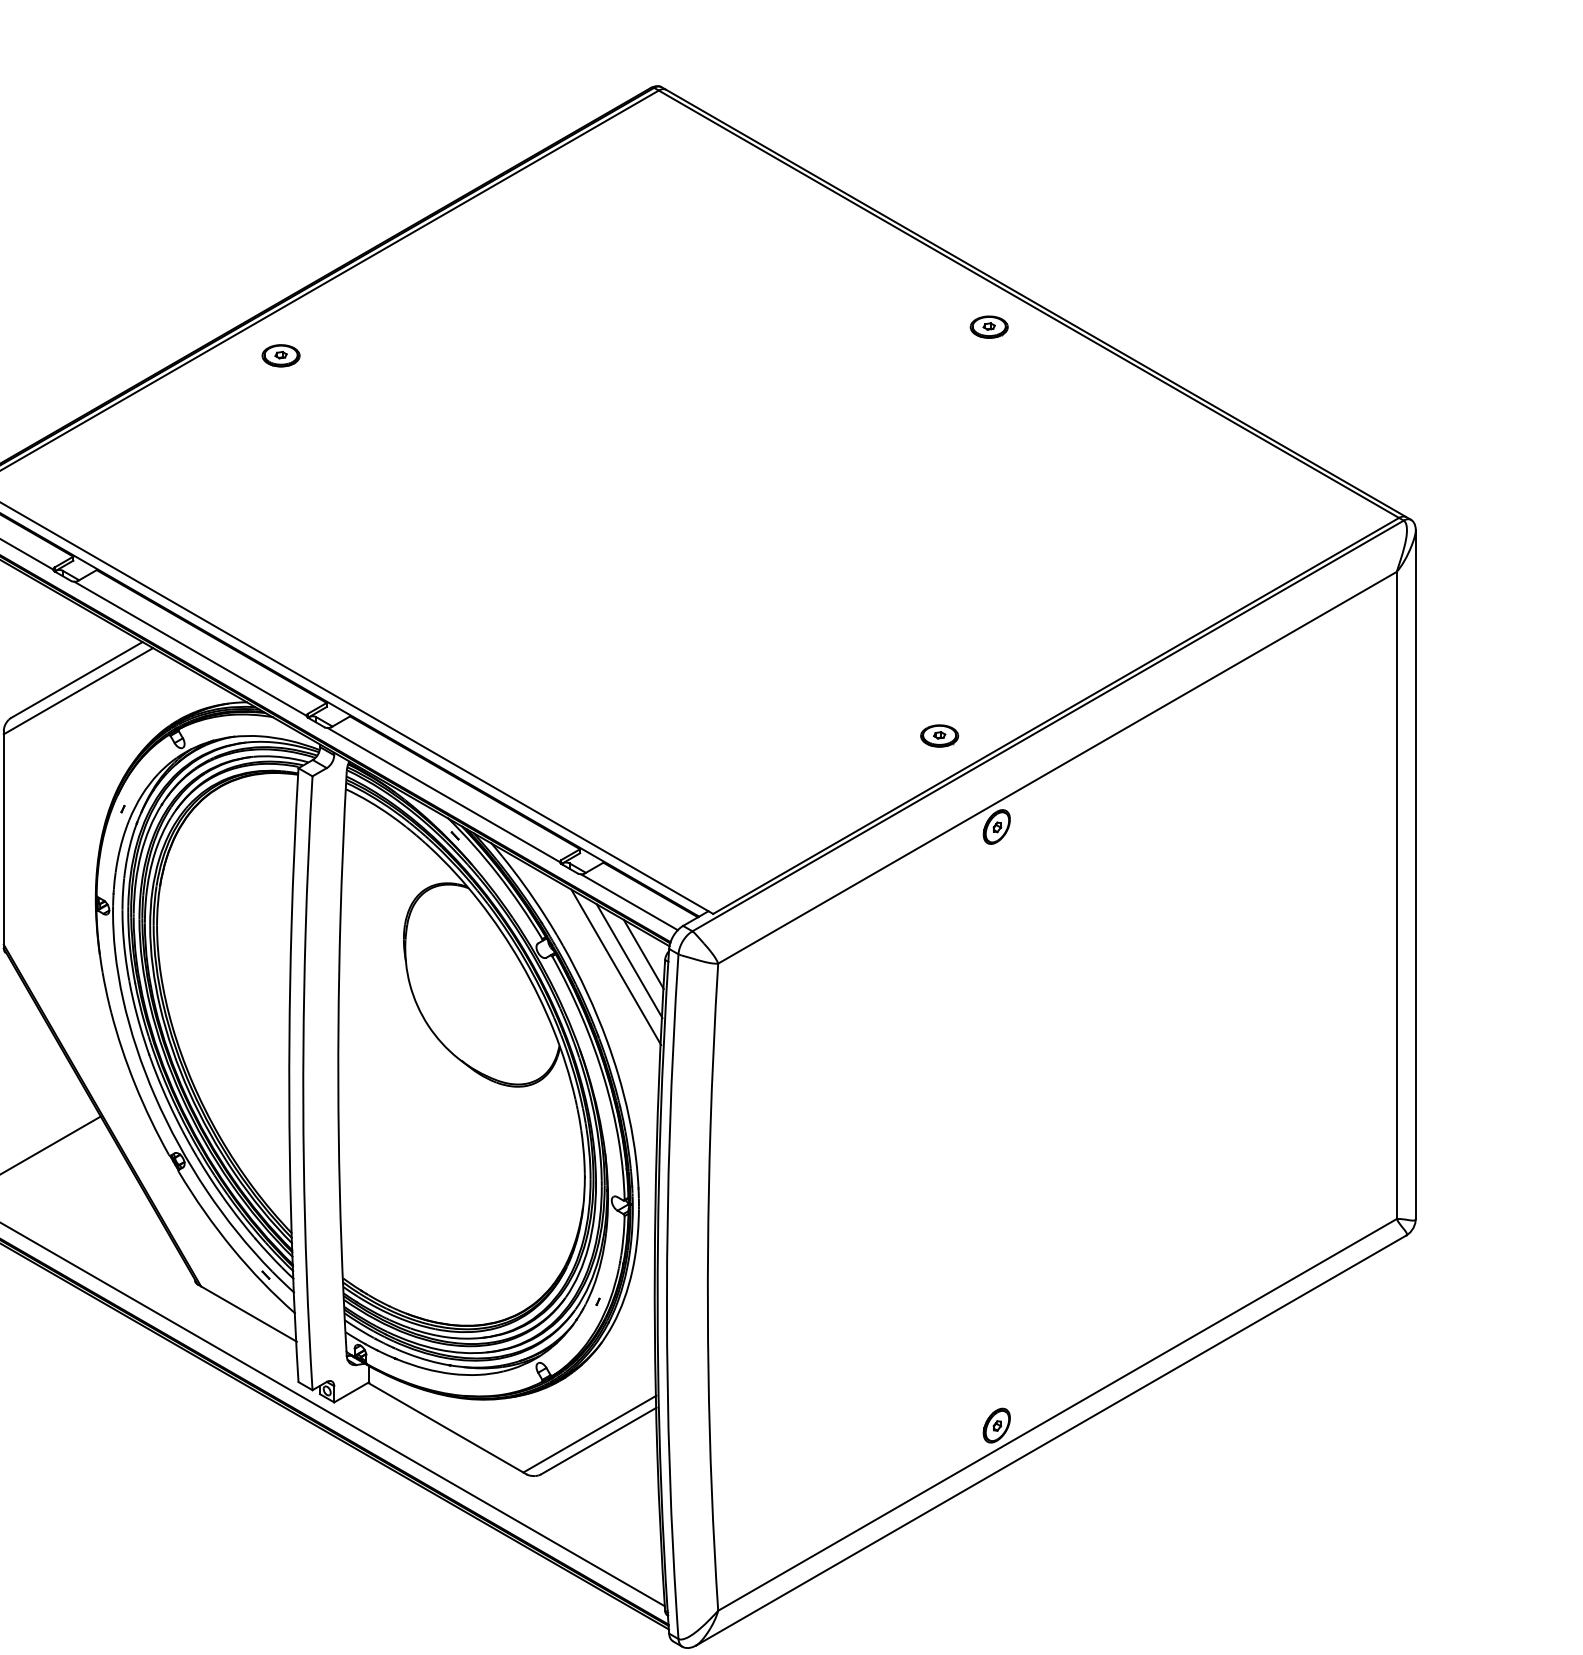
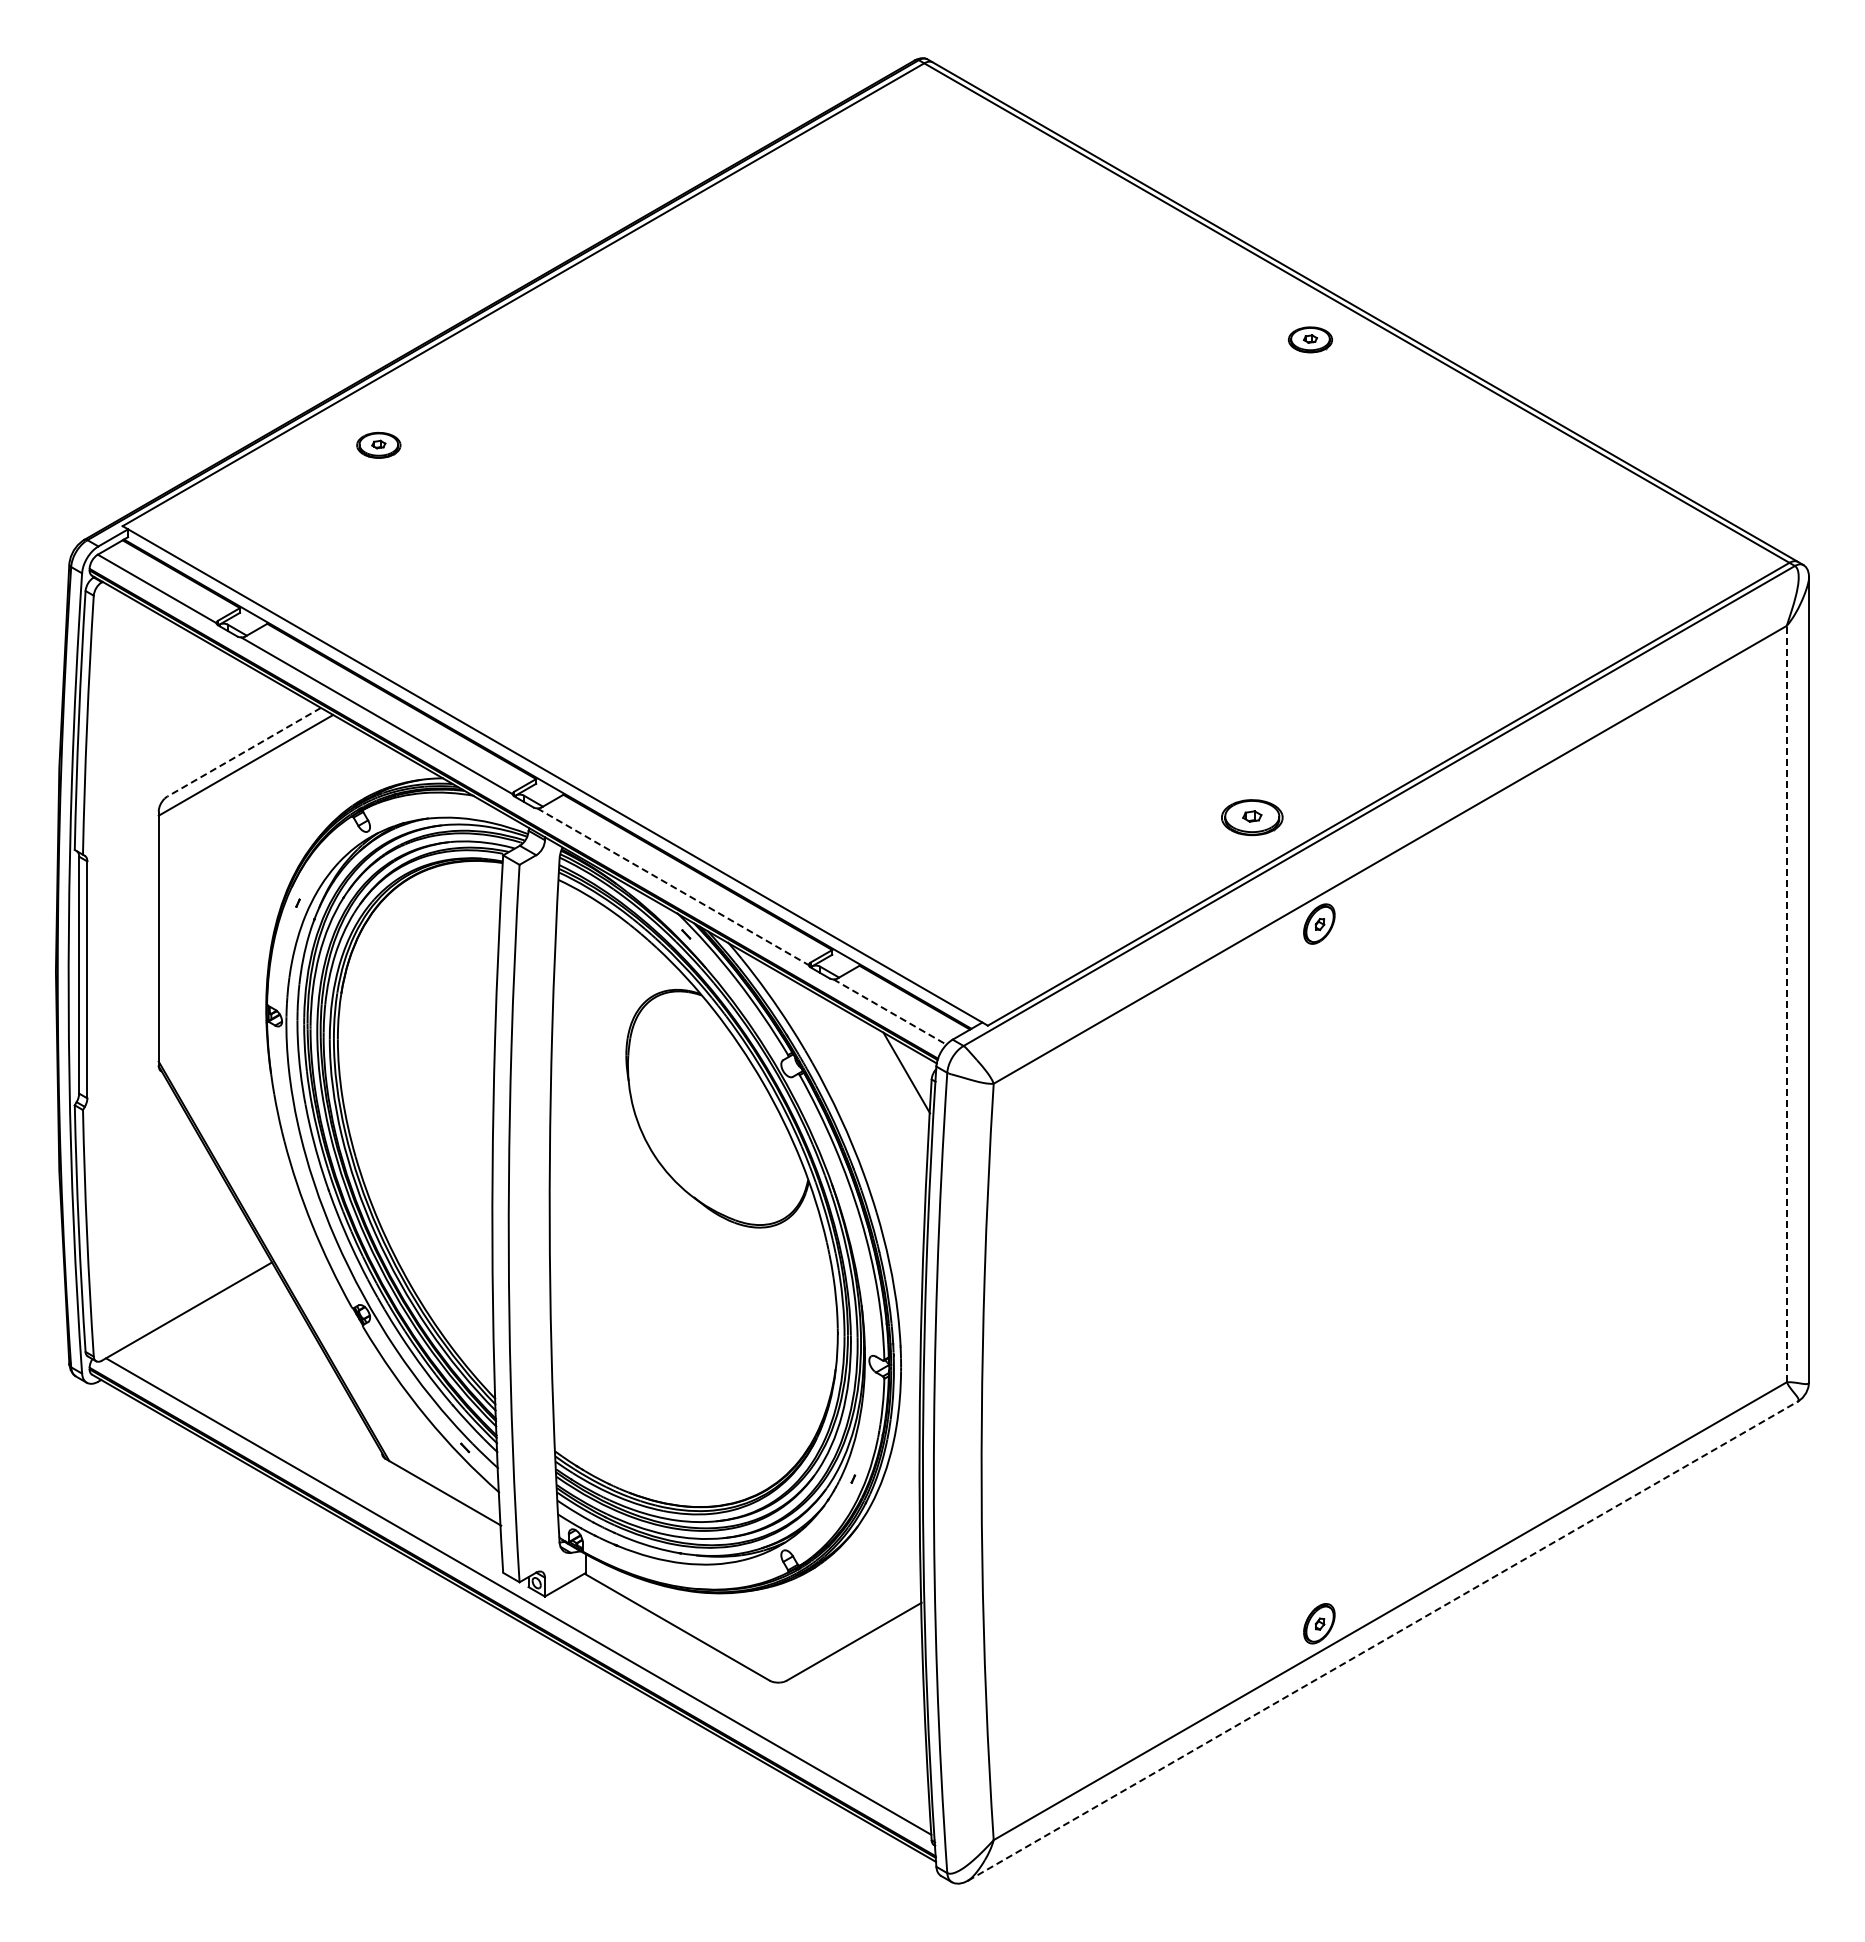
part: (280, 355) -> (378, 444), moved
line: (77, 680) -> (244, 752), solid -> dashed
part: (939, 735) -> (1252, 817), size x1.4
line: (444, 794) -> (673, 886), solid -> dashed
line: (1396, 894) -> (1786, 1003), solid -> dashed
line: (629, 902) -> (890, 1012), solid -> dashed
line: (629, 960) -> (889, 1080), removed
line: (616, 966) -> (874, 1087), removed
line: (589, 1434) -> (843, 1633), removed
line: (1051, 1439) -> (1383, 1640), solid -> dashed

